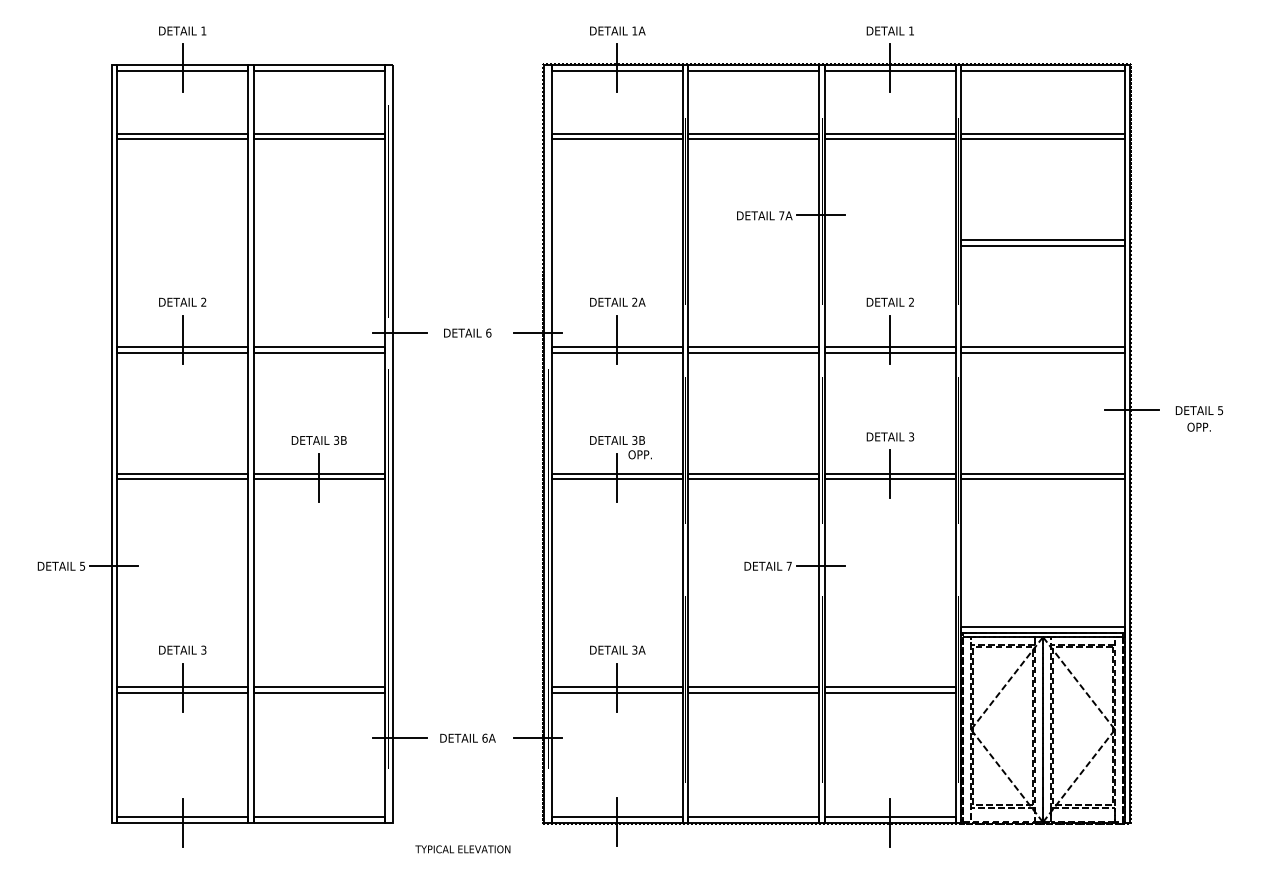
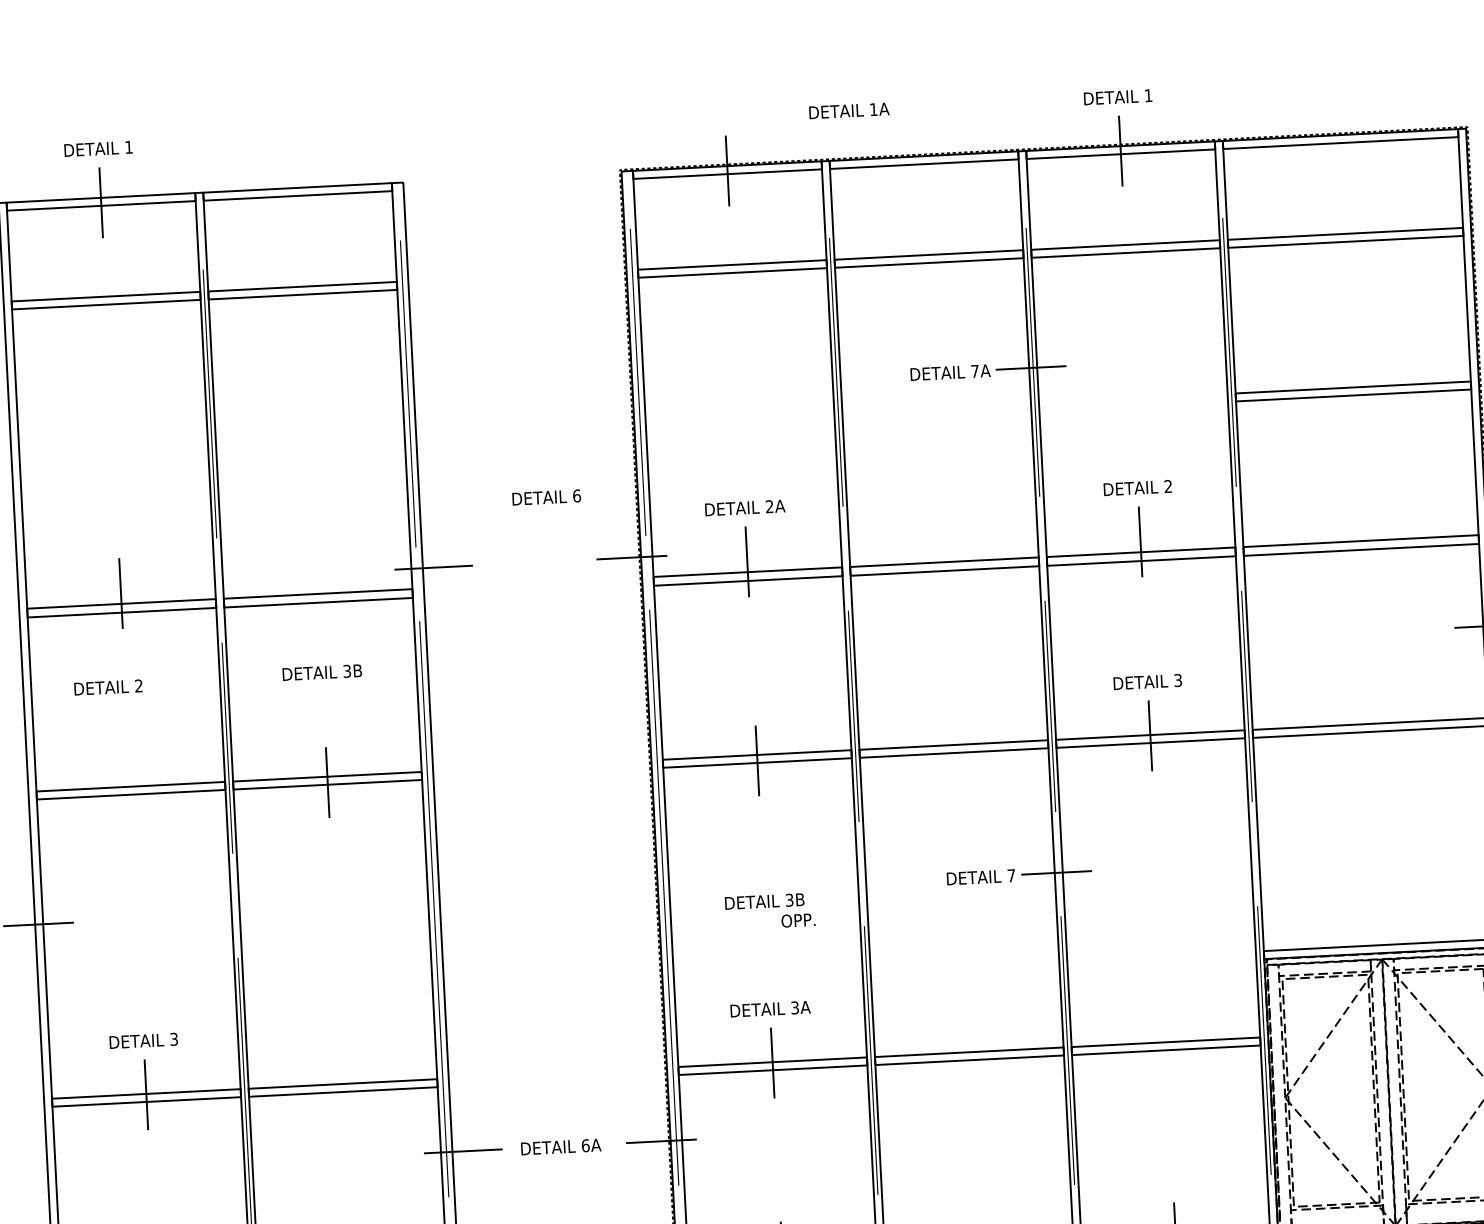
text: (617, 30) -> (848, 110), moved
text: (182, 301) -> (108, 686), moved
text: (467, 332) -> (546, 496), moved
text: (318, 440) -> (321, 672), moved
text: (620, 447) -> (769, 911), moved

